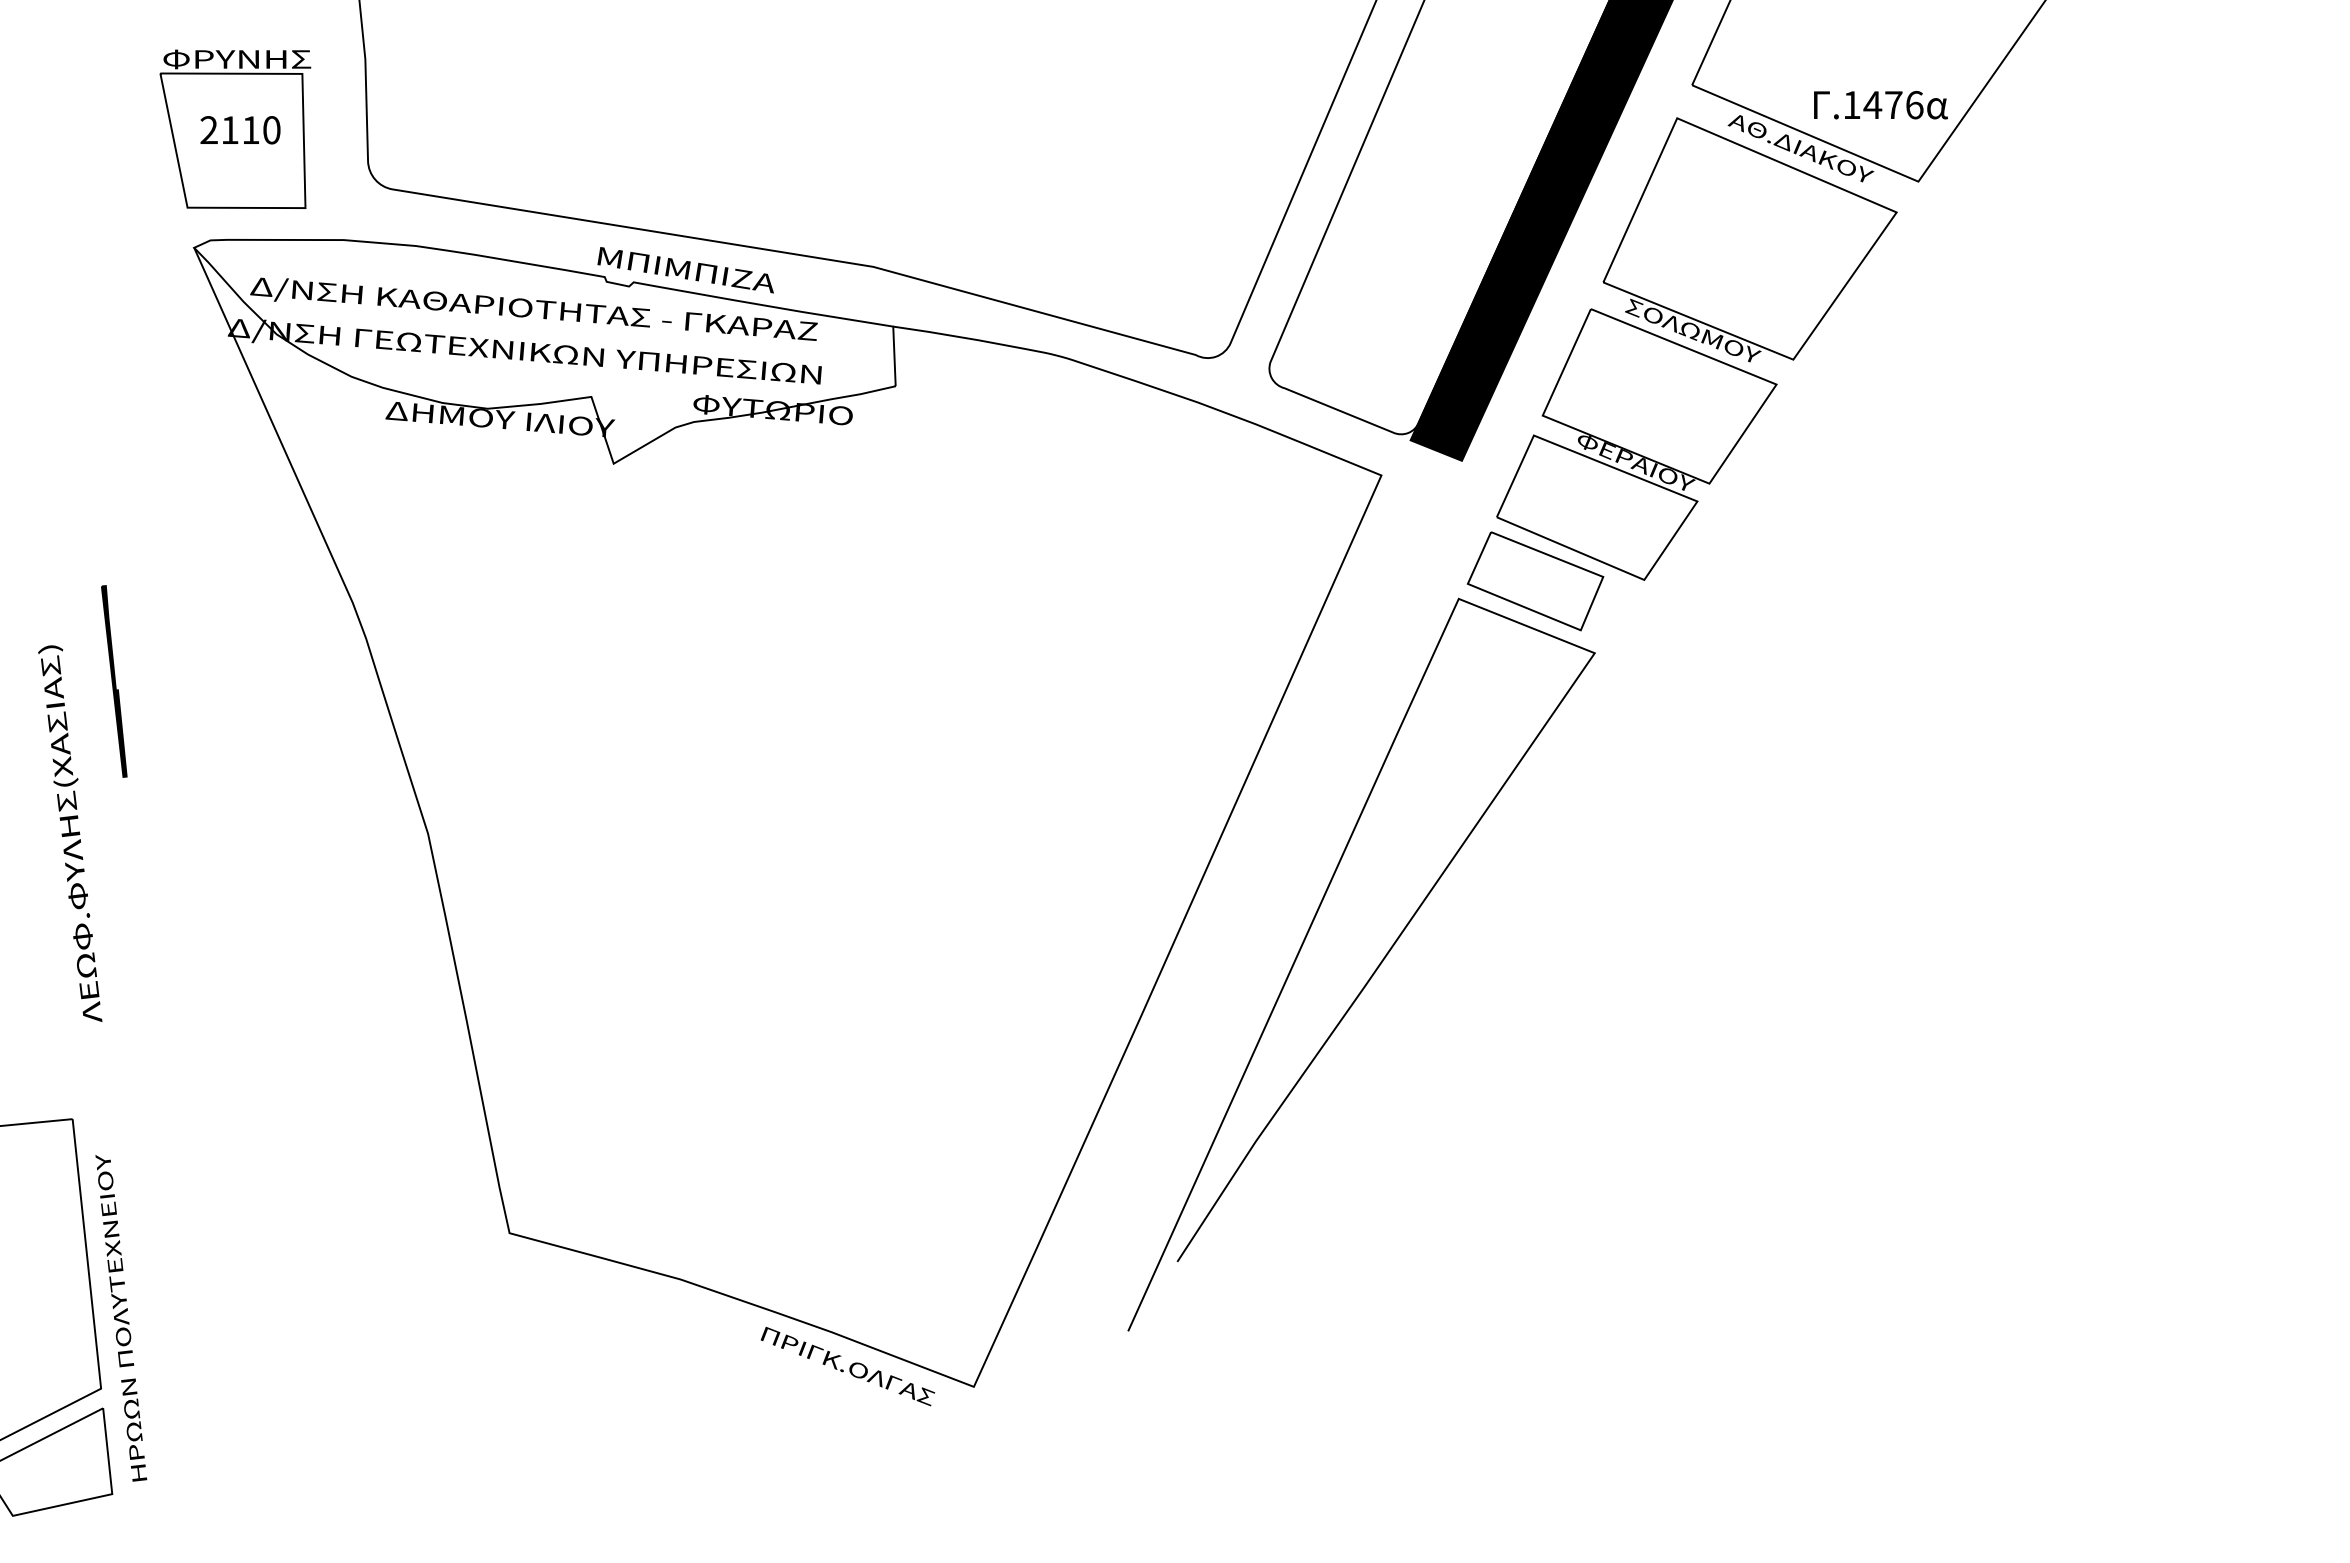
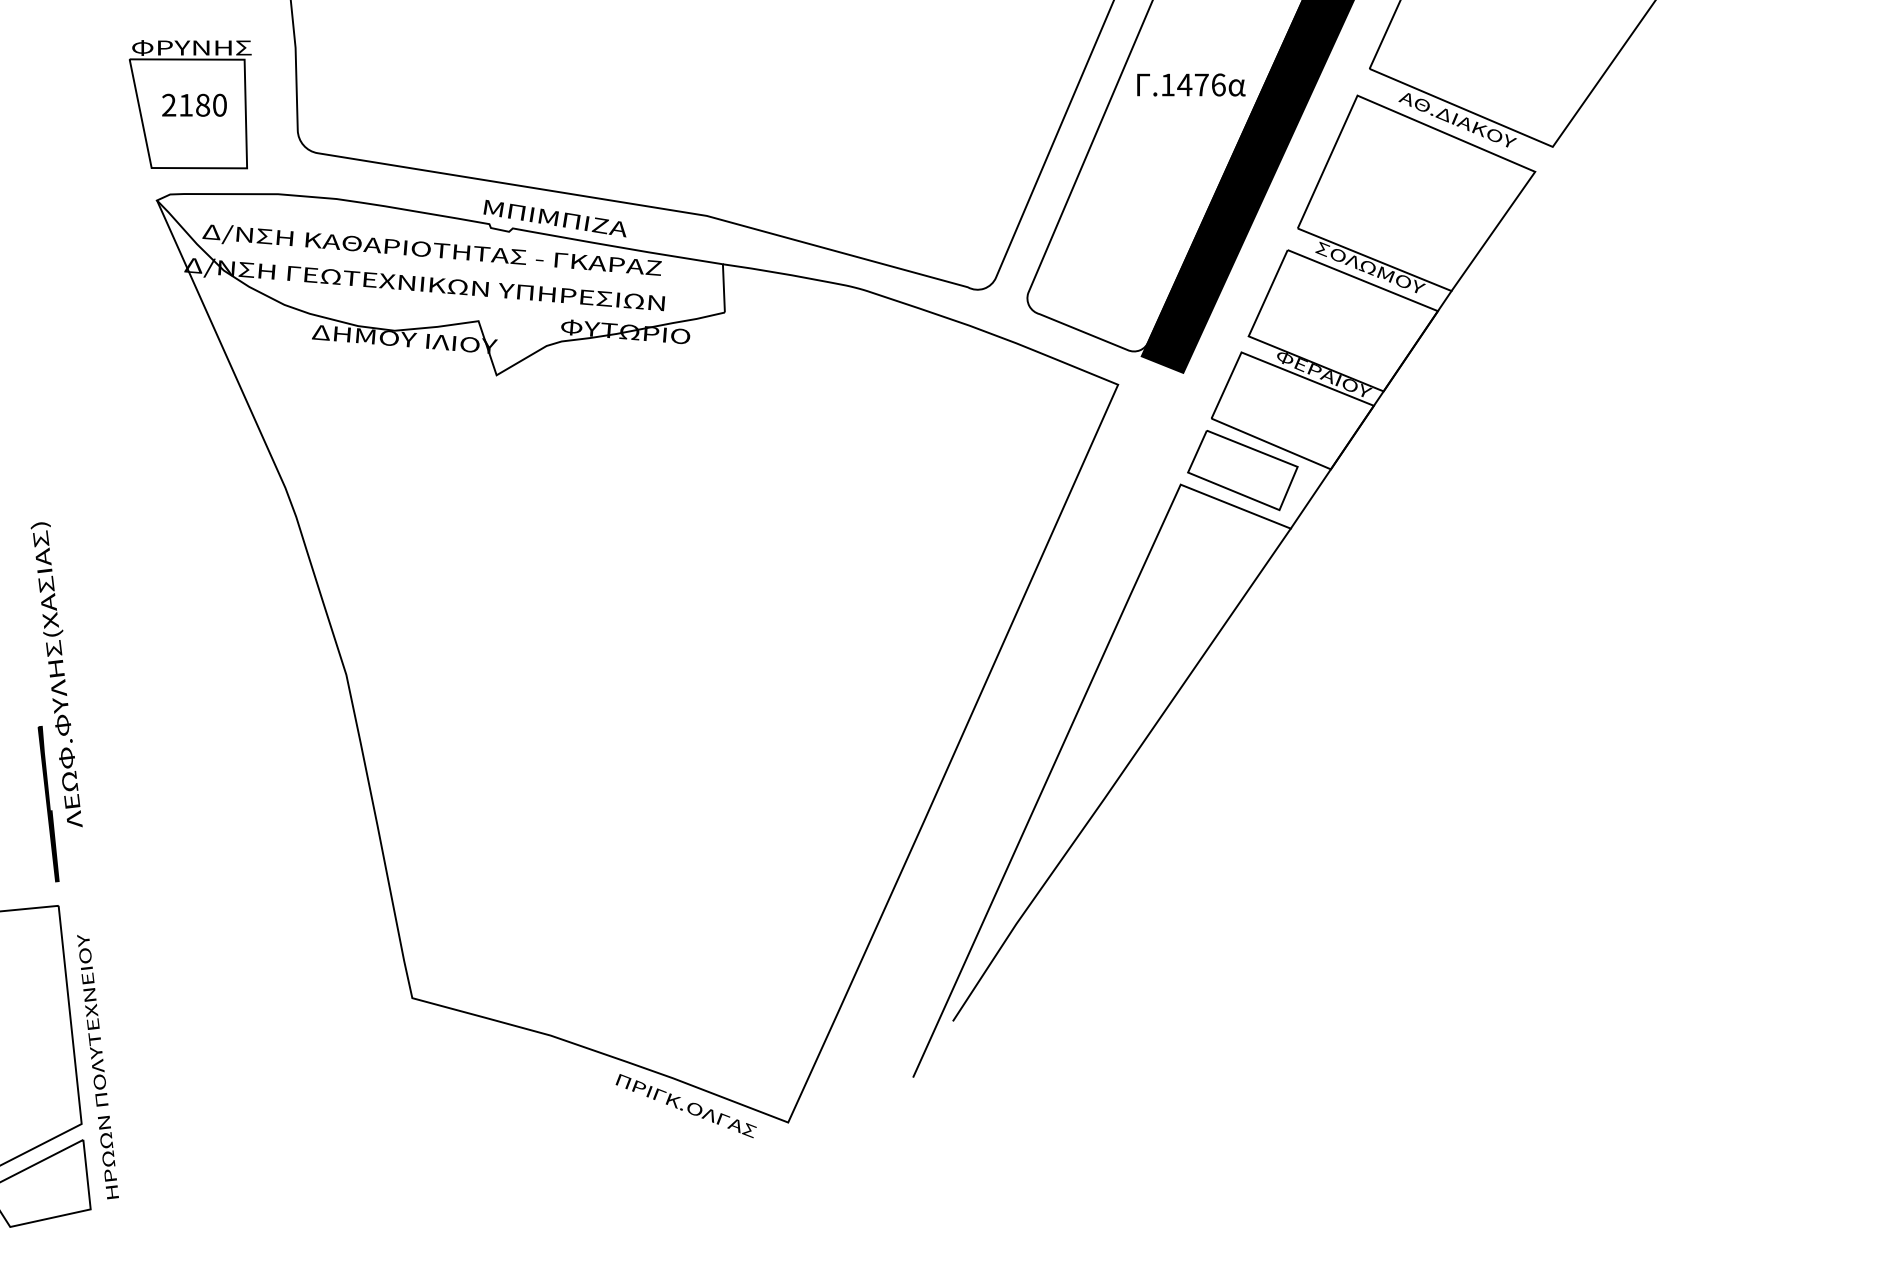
text: (1880, 105) -> (1191, 85), moved
text: (250, 130) -> (202, 105), 2110 -> 2180
line: (1693, 506) -> (1370, 409), added
part: (114, 681) -> (48, 804), moved

